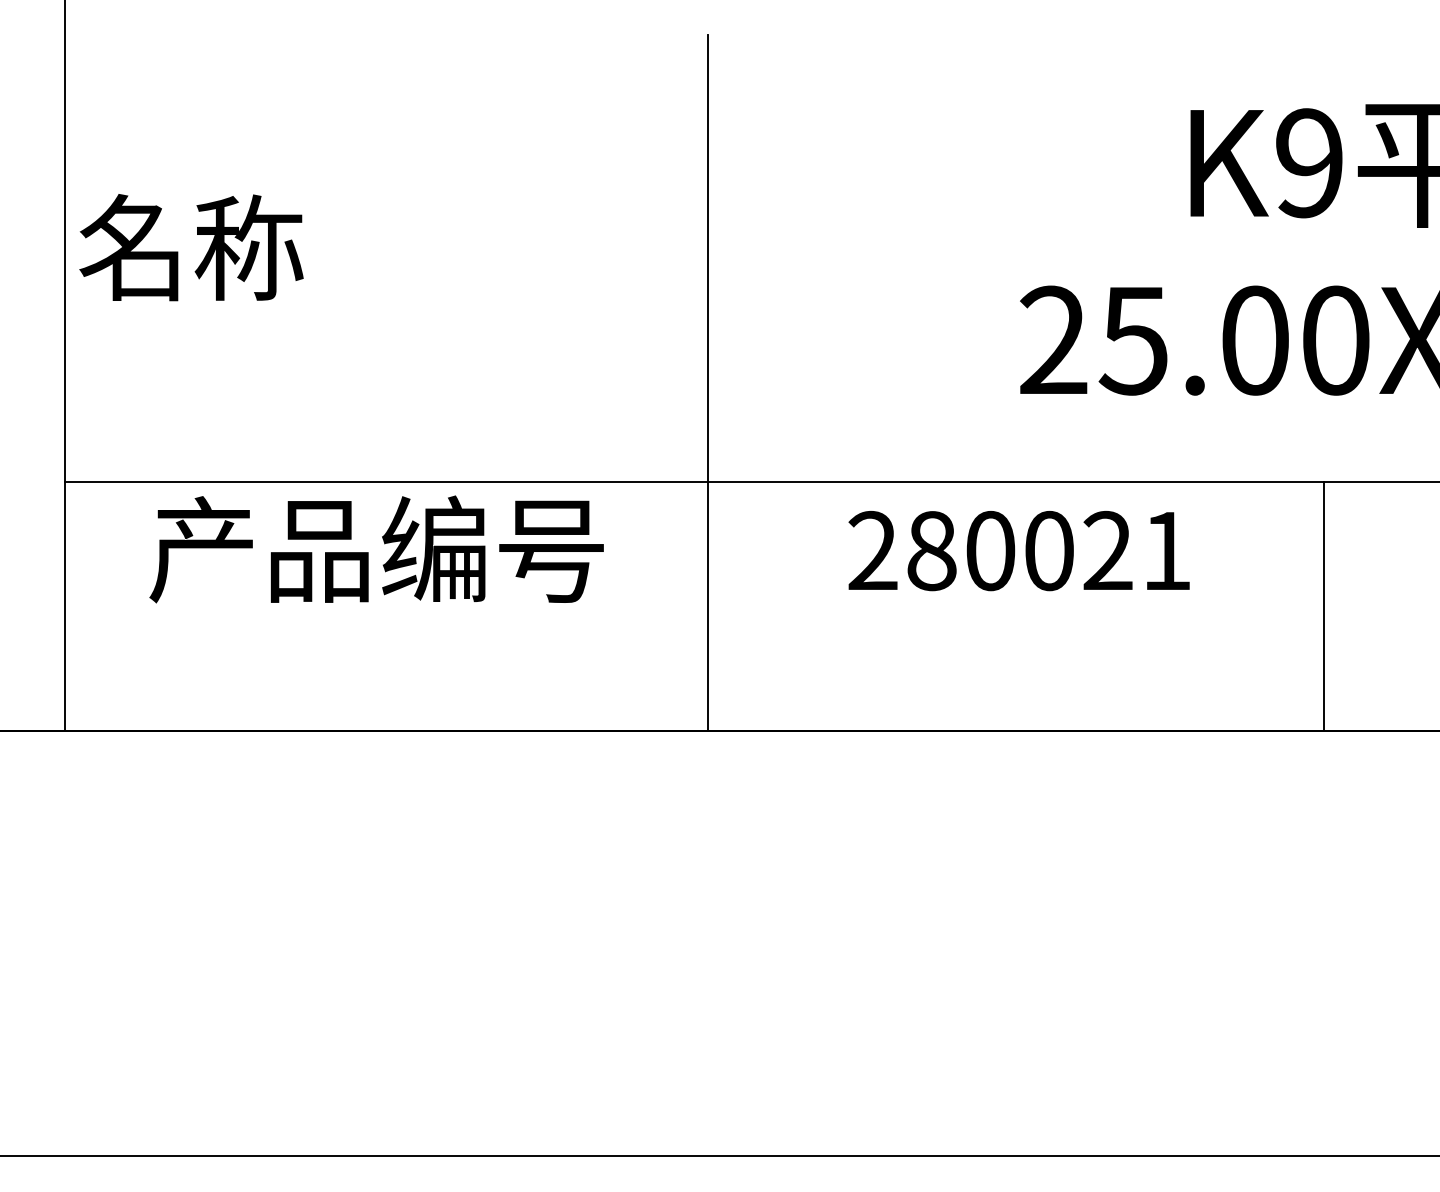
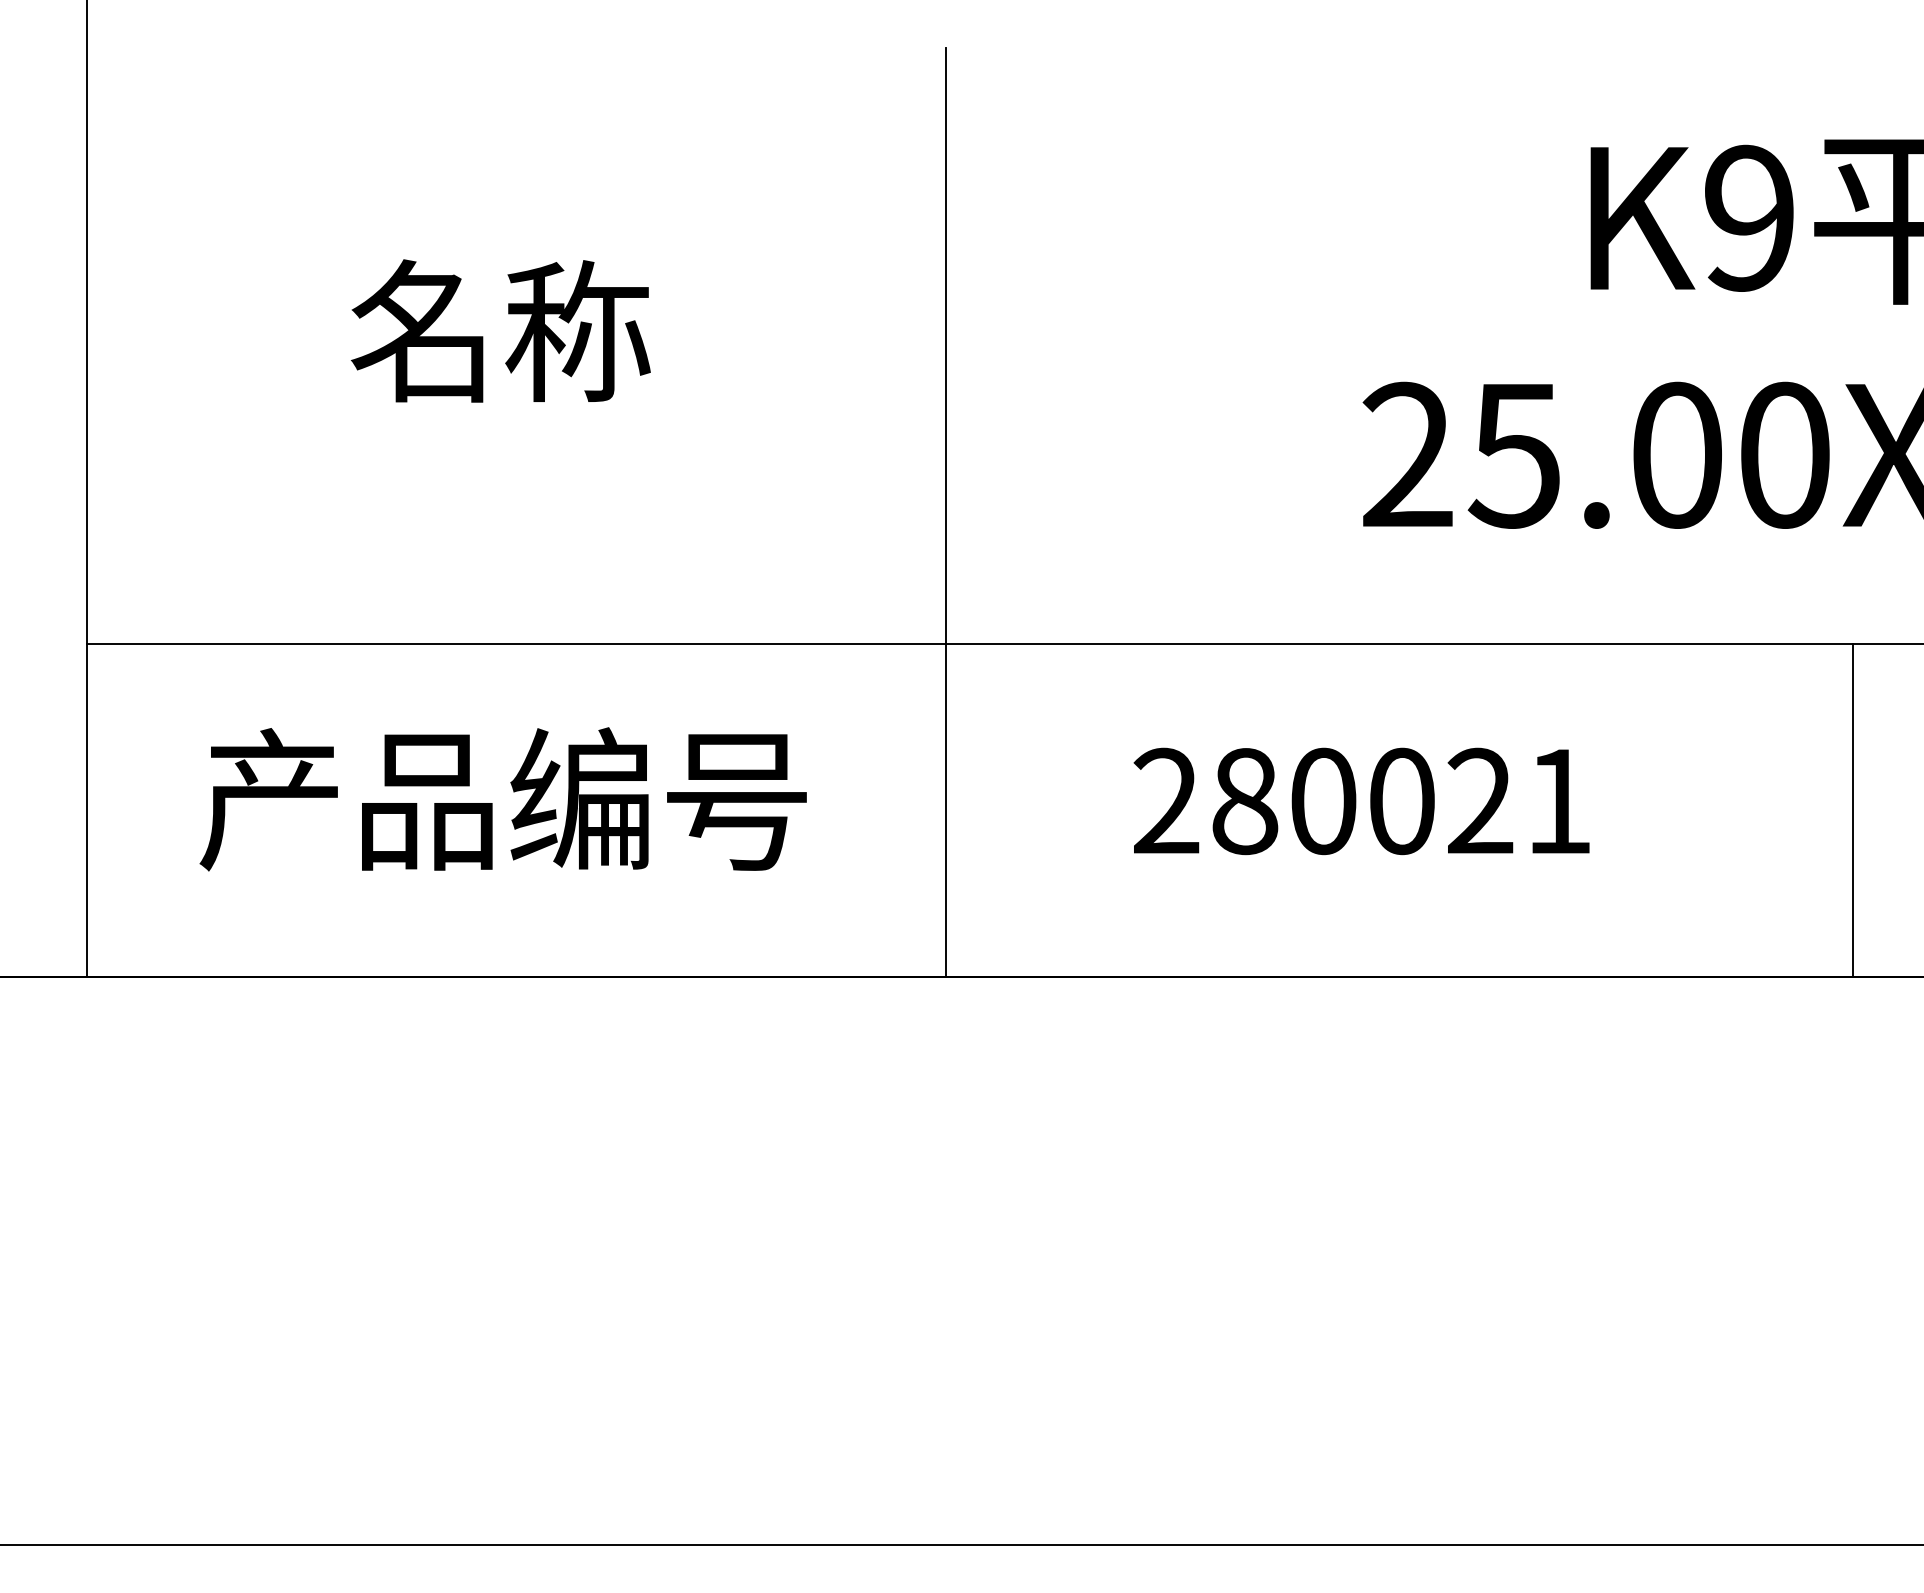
text: (191, 247) -> (500, 330), moved
text: (376, 549) -> (502, 799), moved
text: (1019, 551) -> (1361, 801), moved
line: (1324, 606) -> (1853, 810), moved

